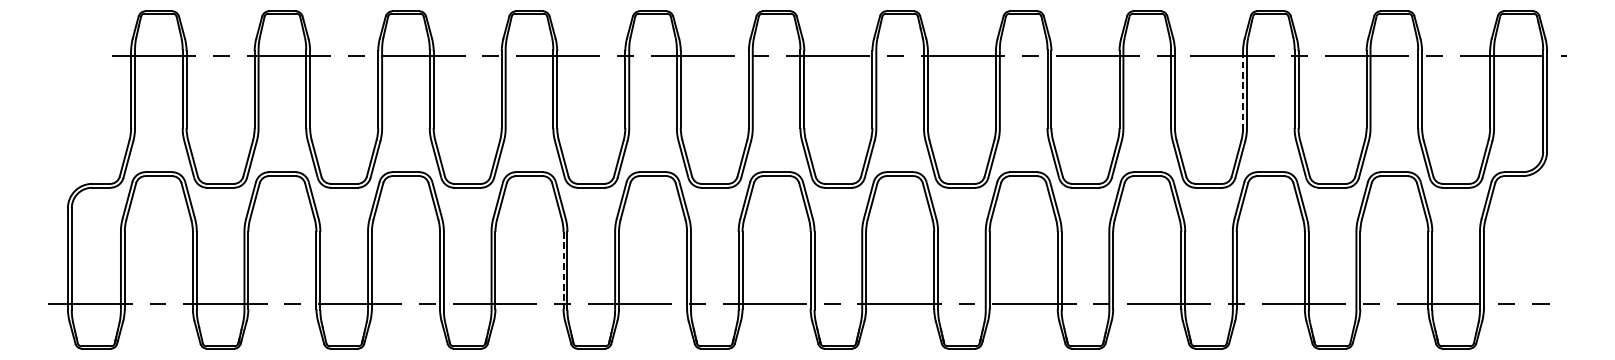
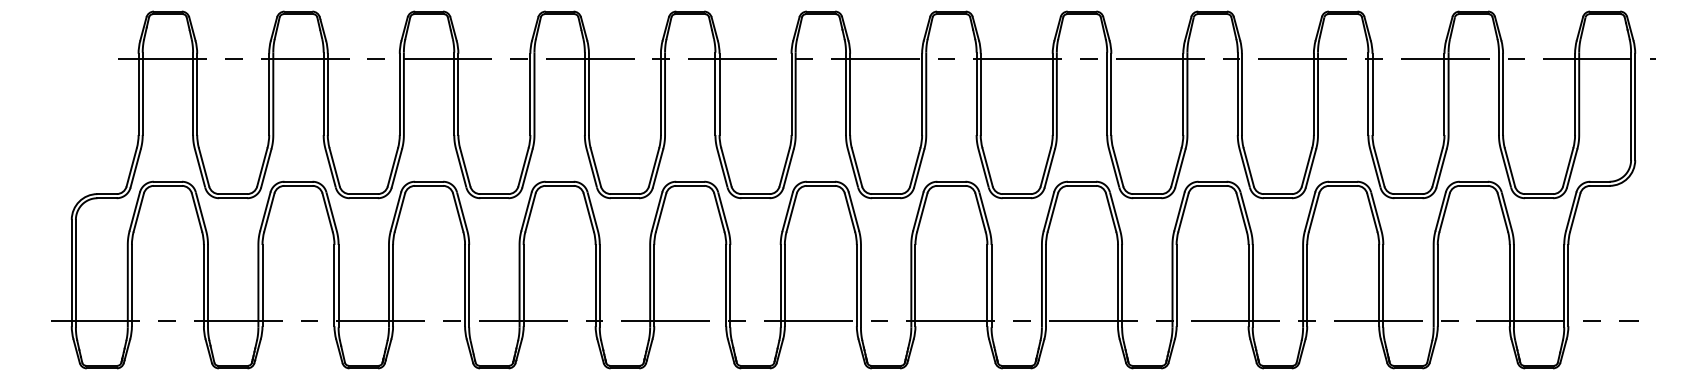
line: (1242, 89) -> (1313, 94), dashed -> solid
line: (563, 270) -> (595, 285), dashed -> solid

